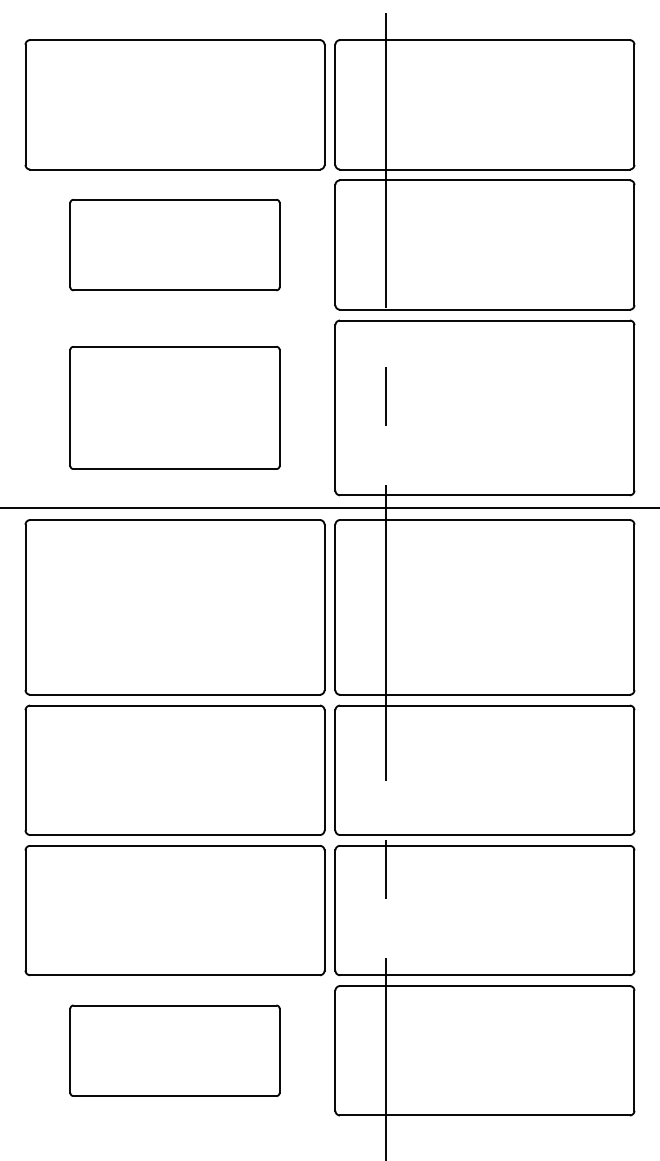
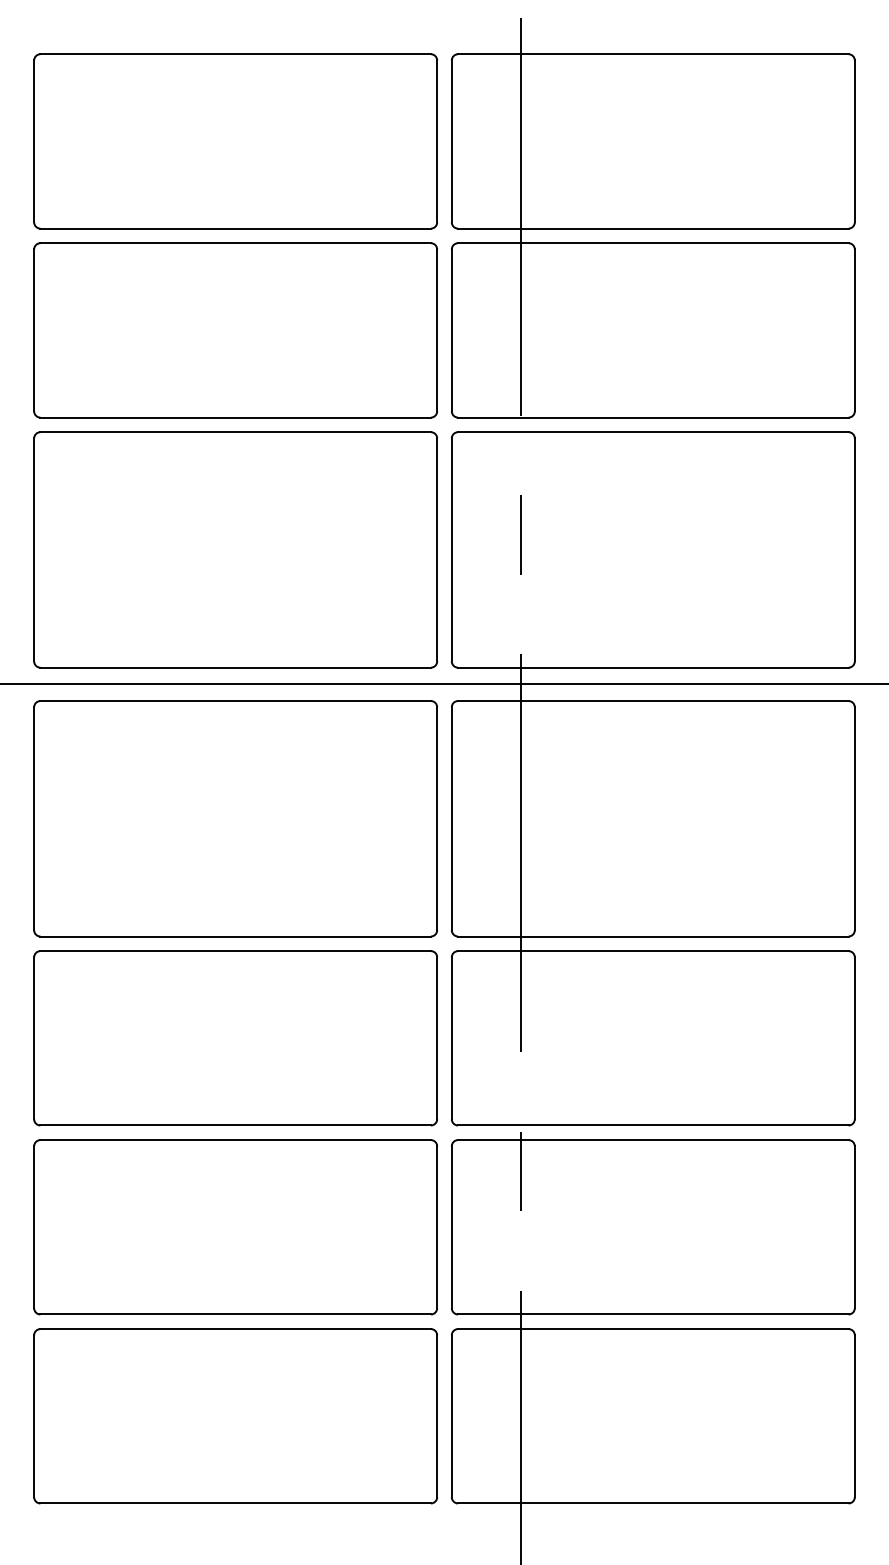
part: (174, 245) -> (235, 330), size x1.43
part: (174, 407) -> (235, 549), size x1.43
part: (174, 1050) -> (235, 1416), size x1.43

